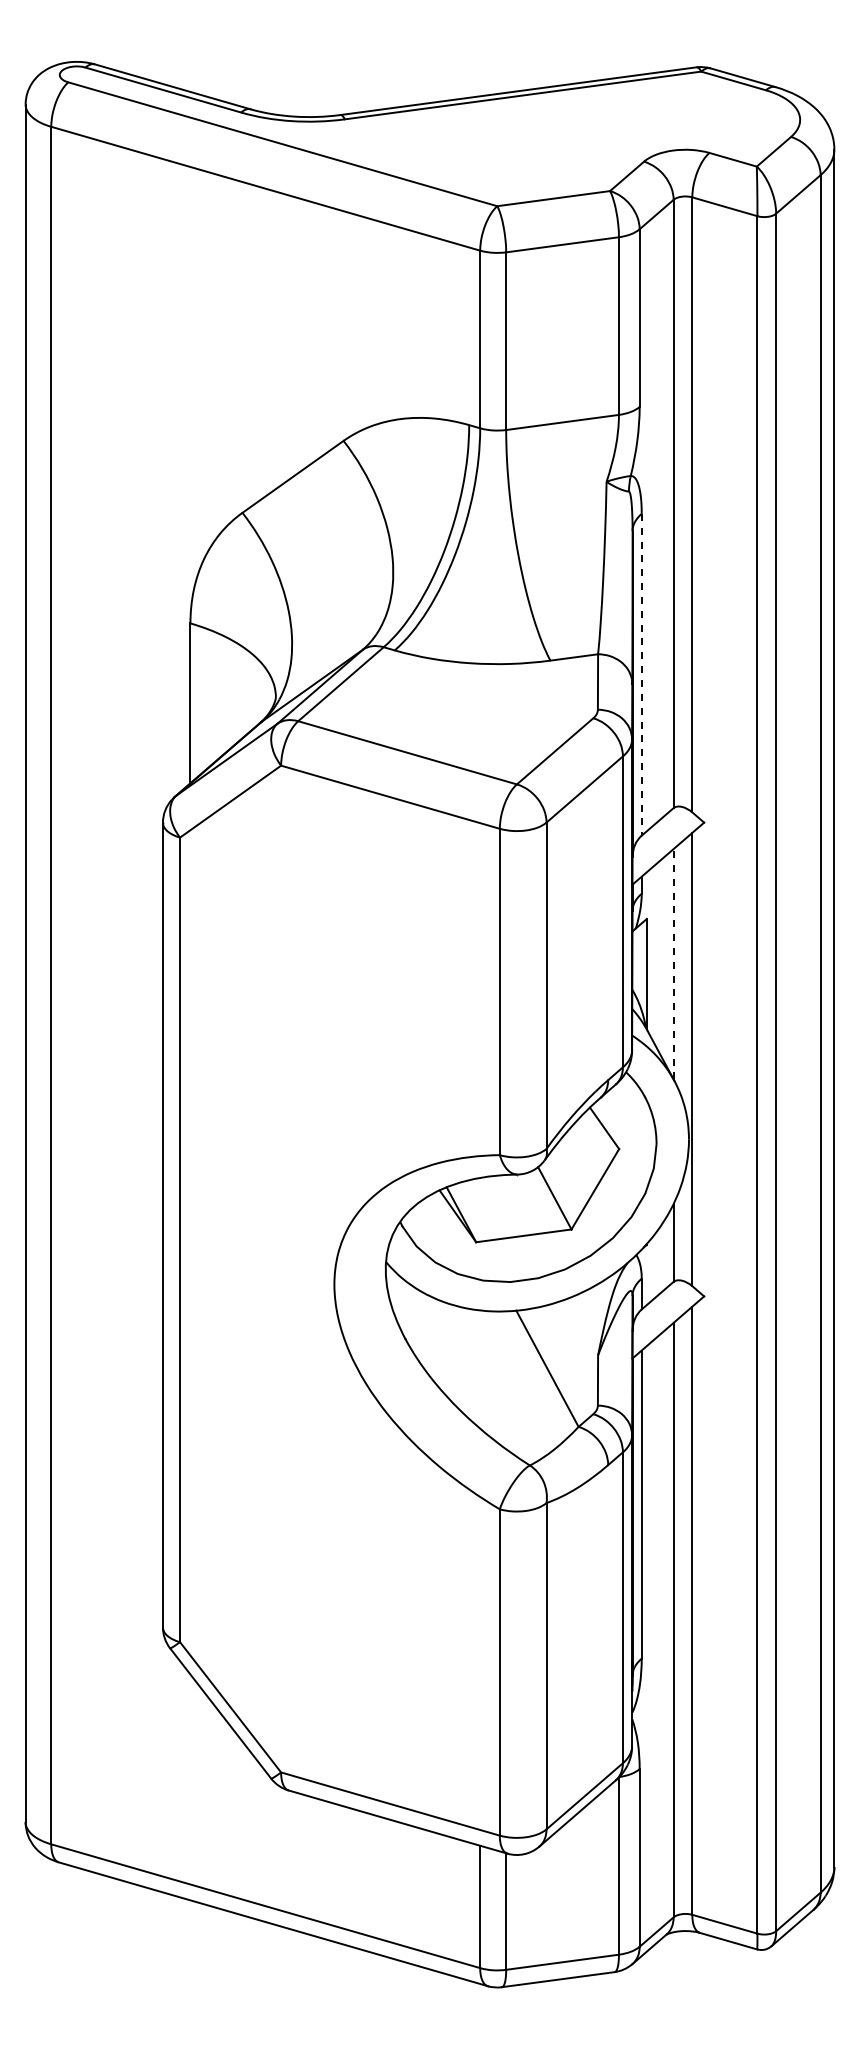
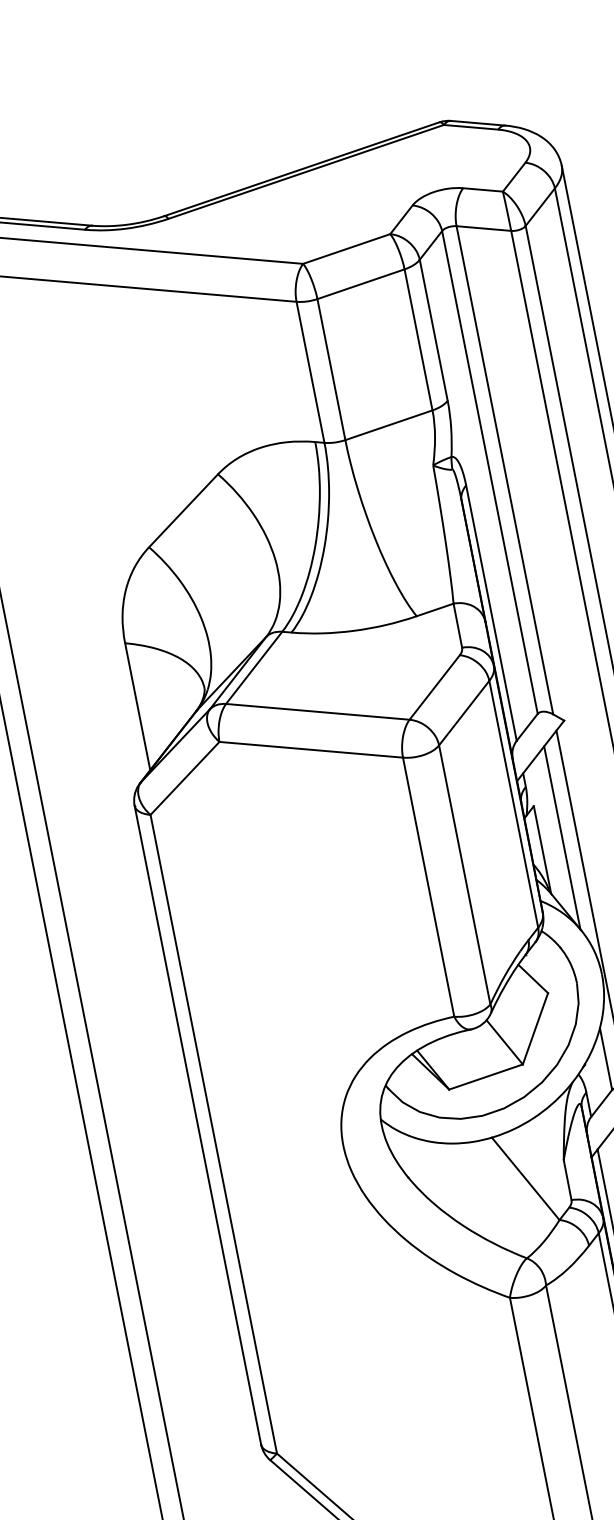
line: (641, 674) -> (491, 612), dashed -> solid
line: (673, 963) -> (562, 837), dashed -> solid

